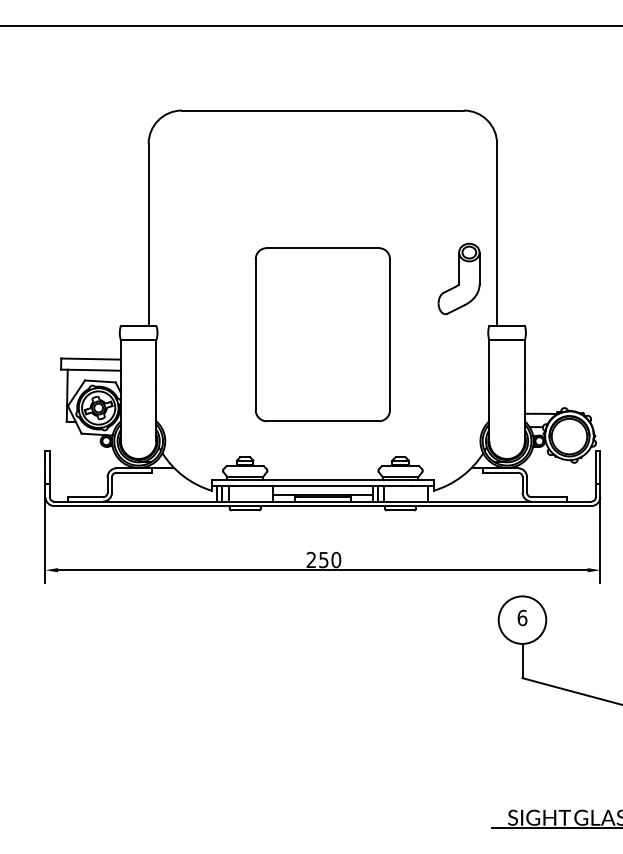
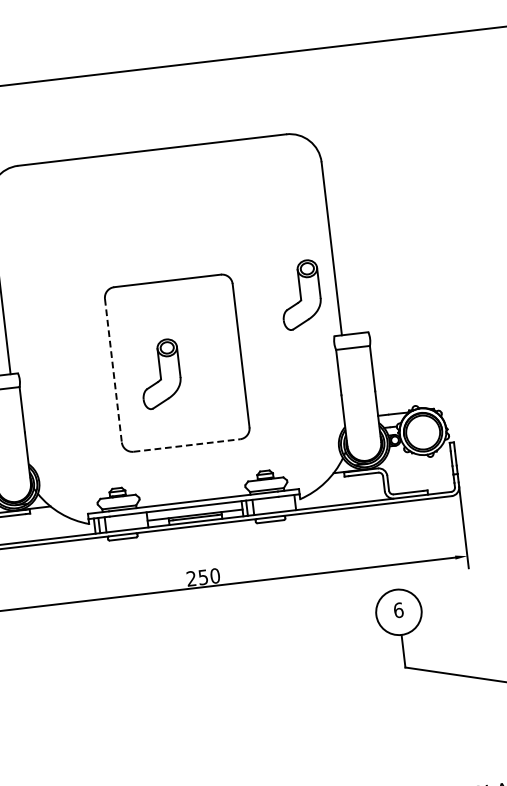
line: (255, 335) -> (113, 371), solid -> dashed
part: (303, 343) -> (159, 373), added
line: (323, 421) -> (187, 445), solid -> dashed

